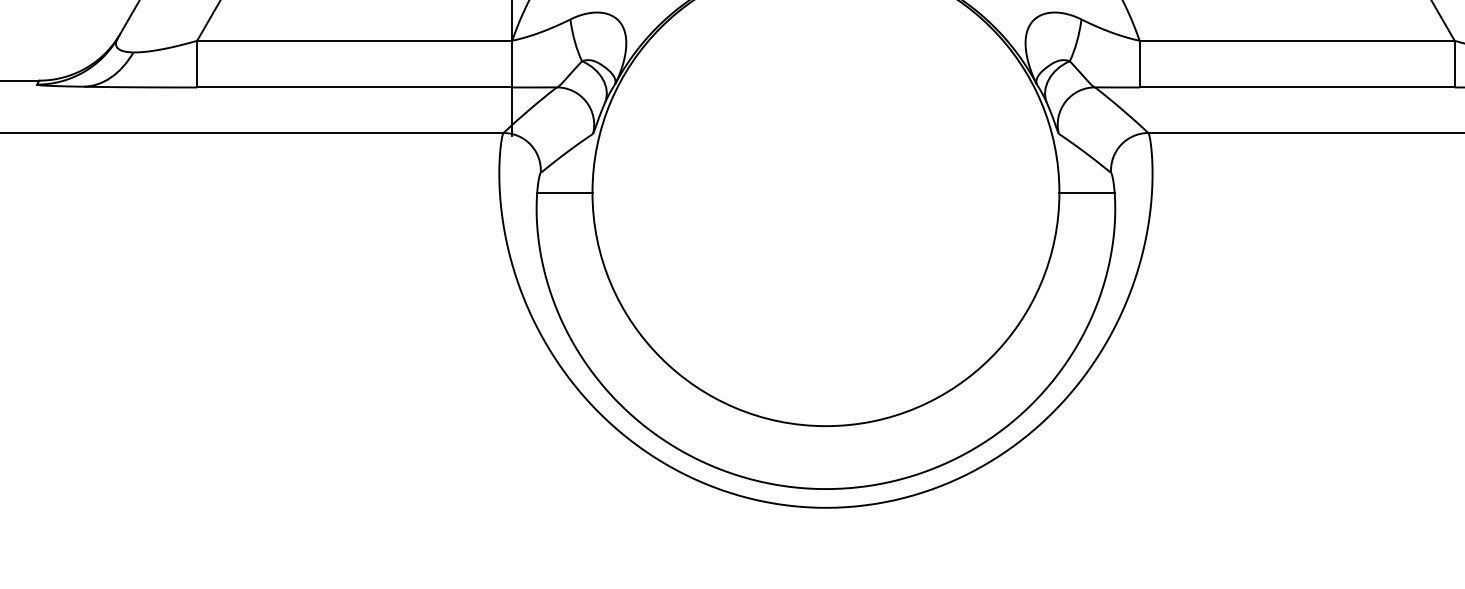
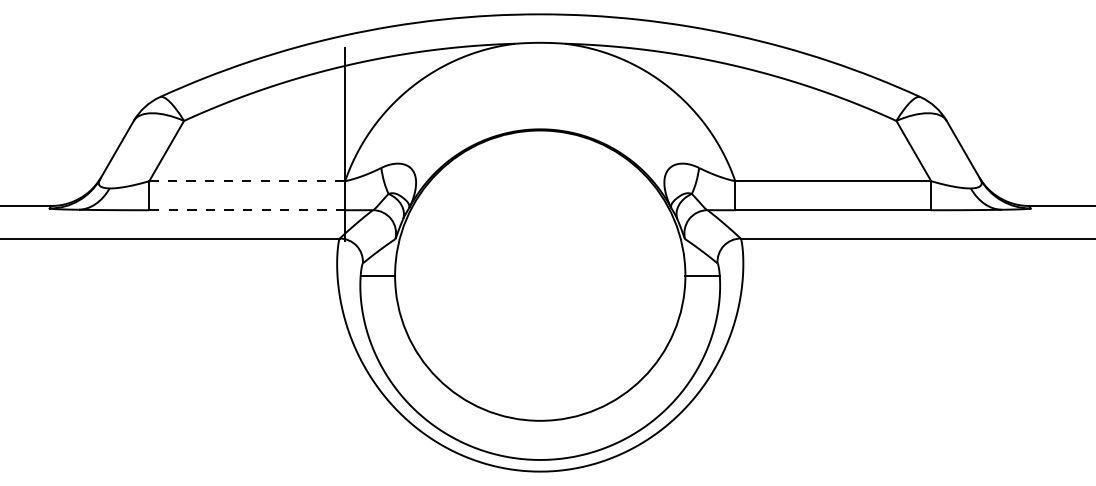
line: (355, 41) -> (247, 181), solid -> dashed
line: (355, 87) -> (247, 210), solid -> dashed

